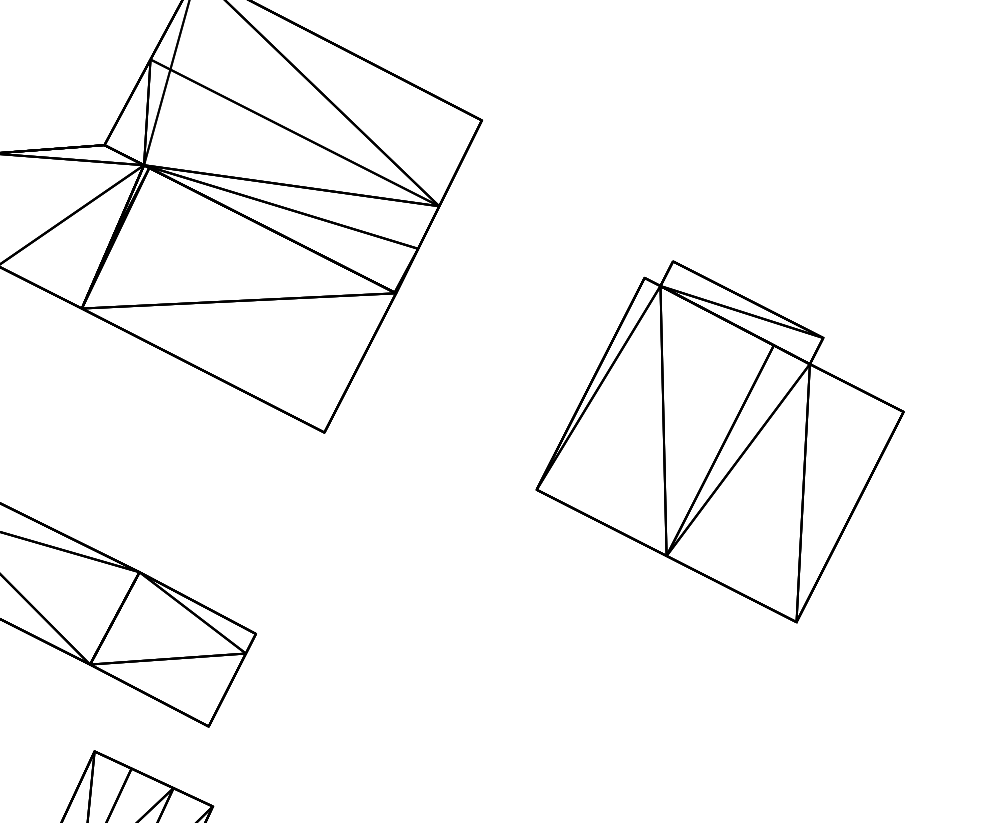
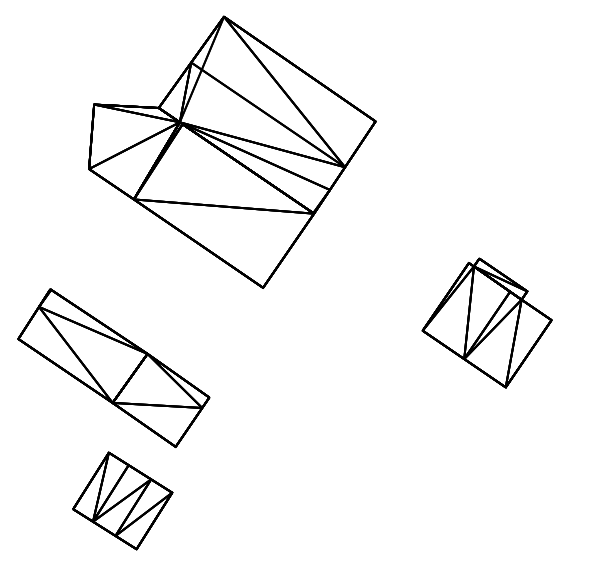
part: (717, 443) -> (486, 322), size x0.6

